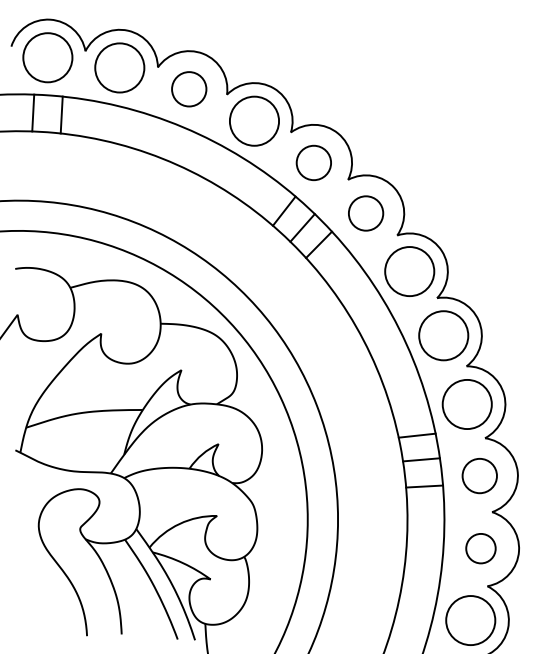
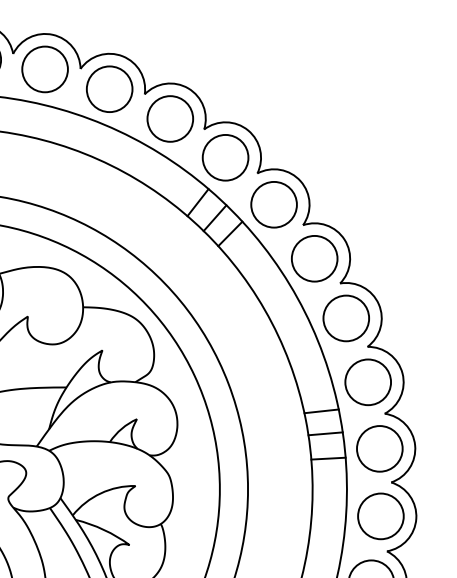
circle: (188, 88) -> (108, 88), size x1.43
circle: (313, 162) -> (225, 157), size x1.43
circle: (365, 213) -> (273, 204), size x1.43
circle: (479, 475) -> (379, 448), size x1.43
circle: (480, 548) -> (380, 516), size x1.67

